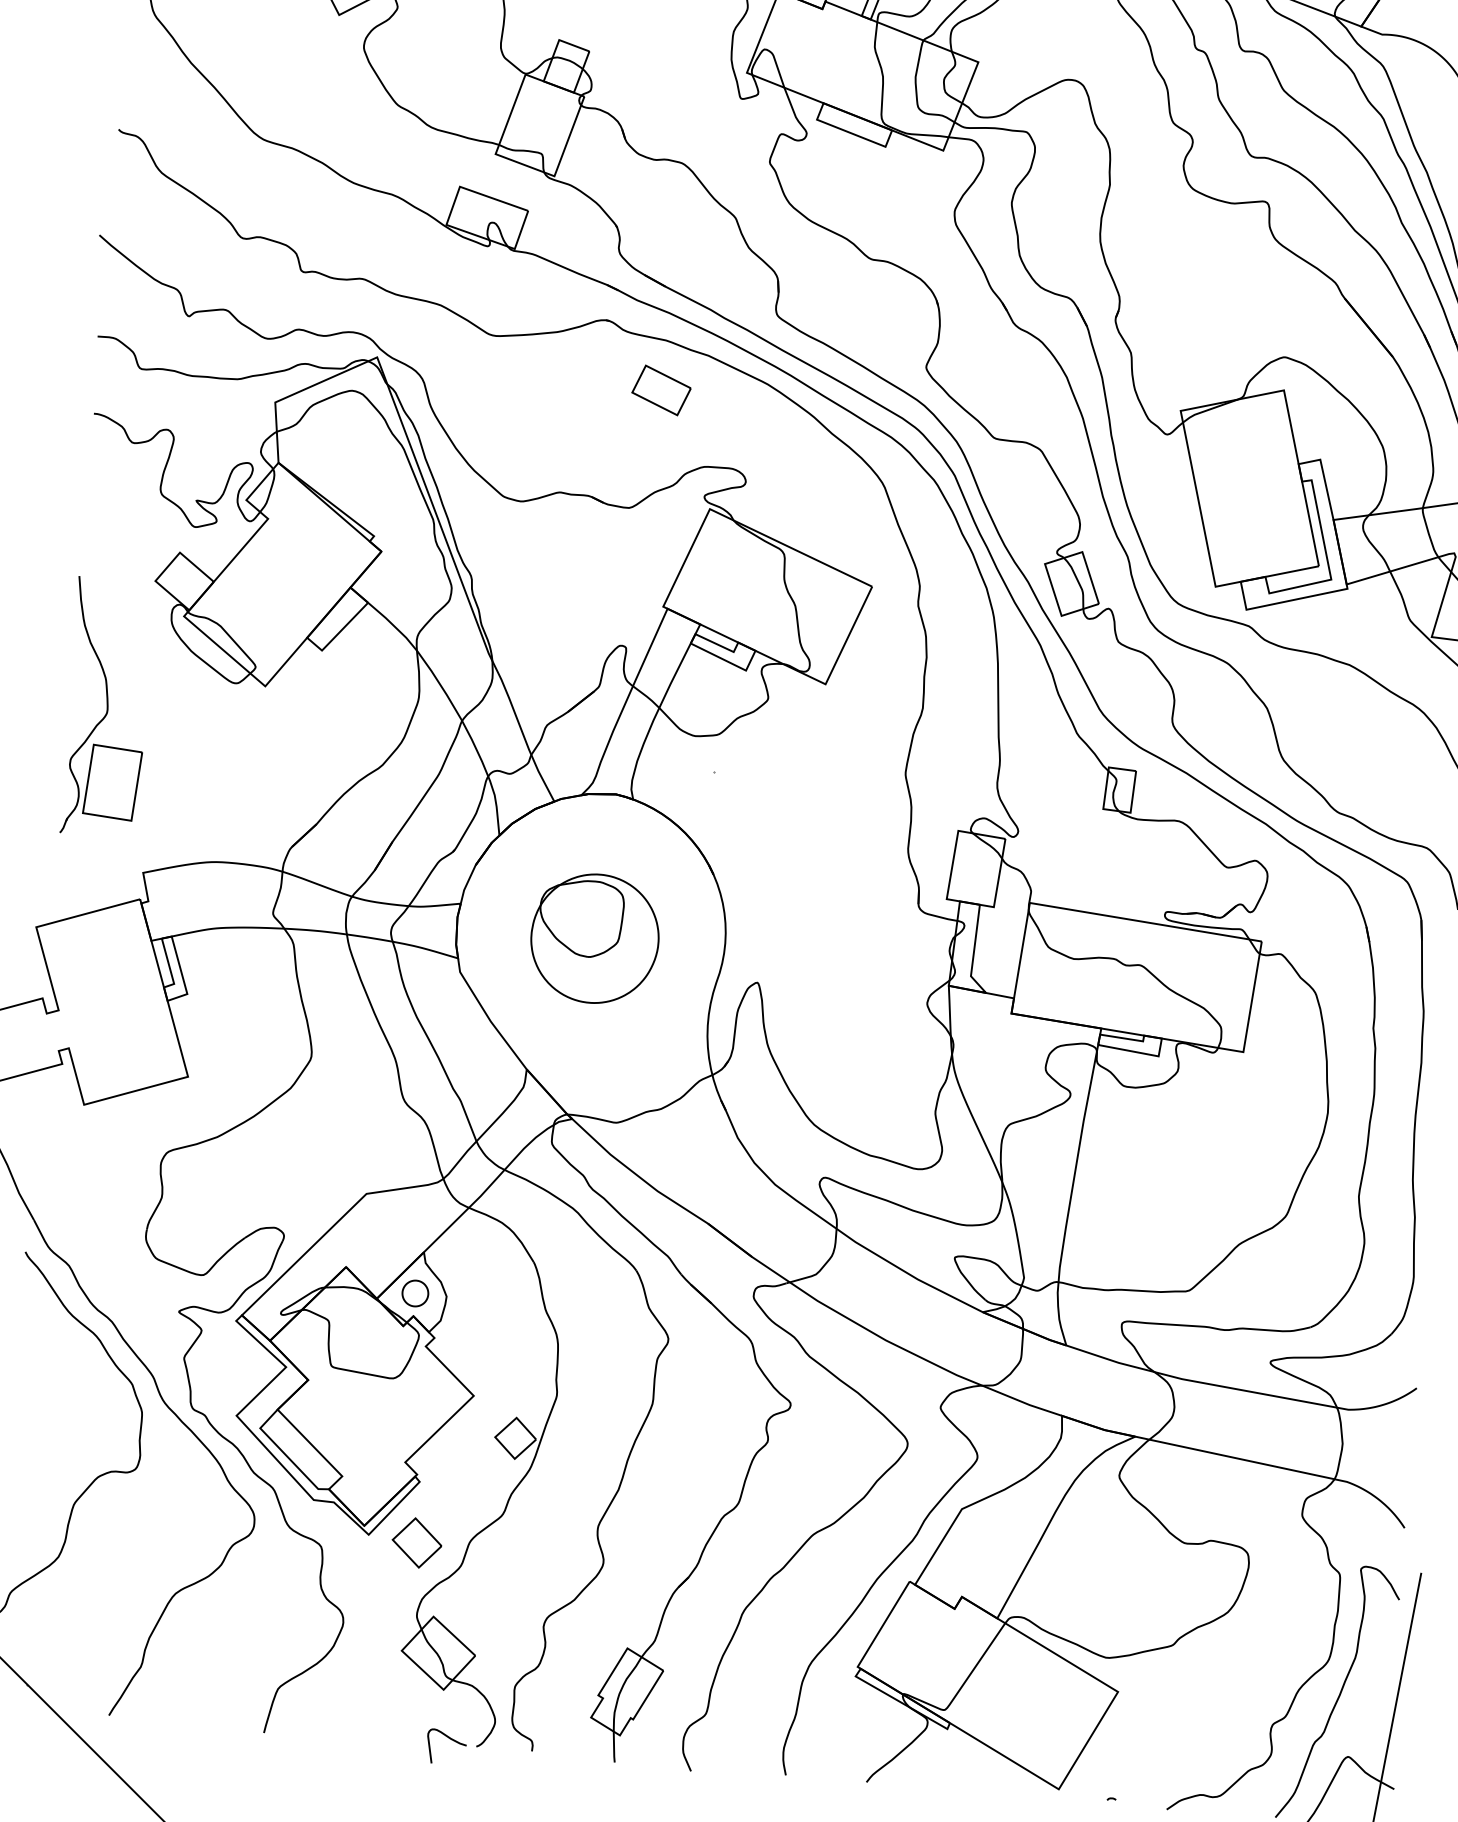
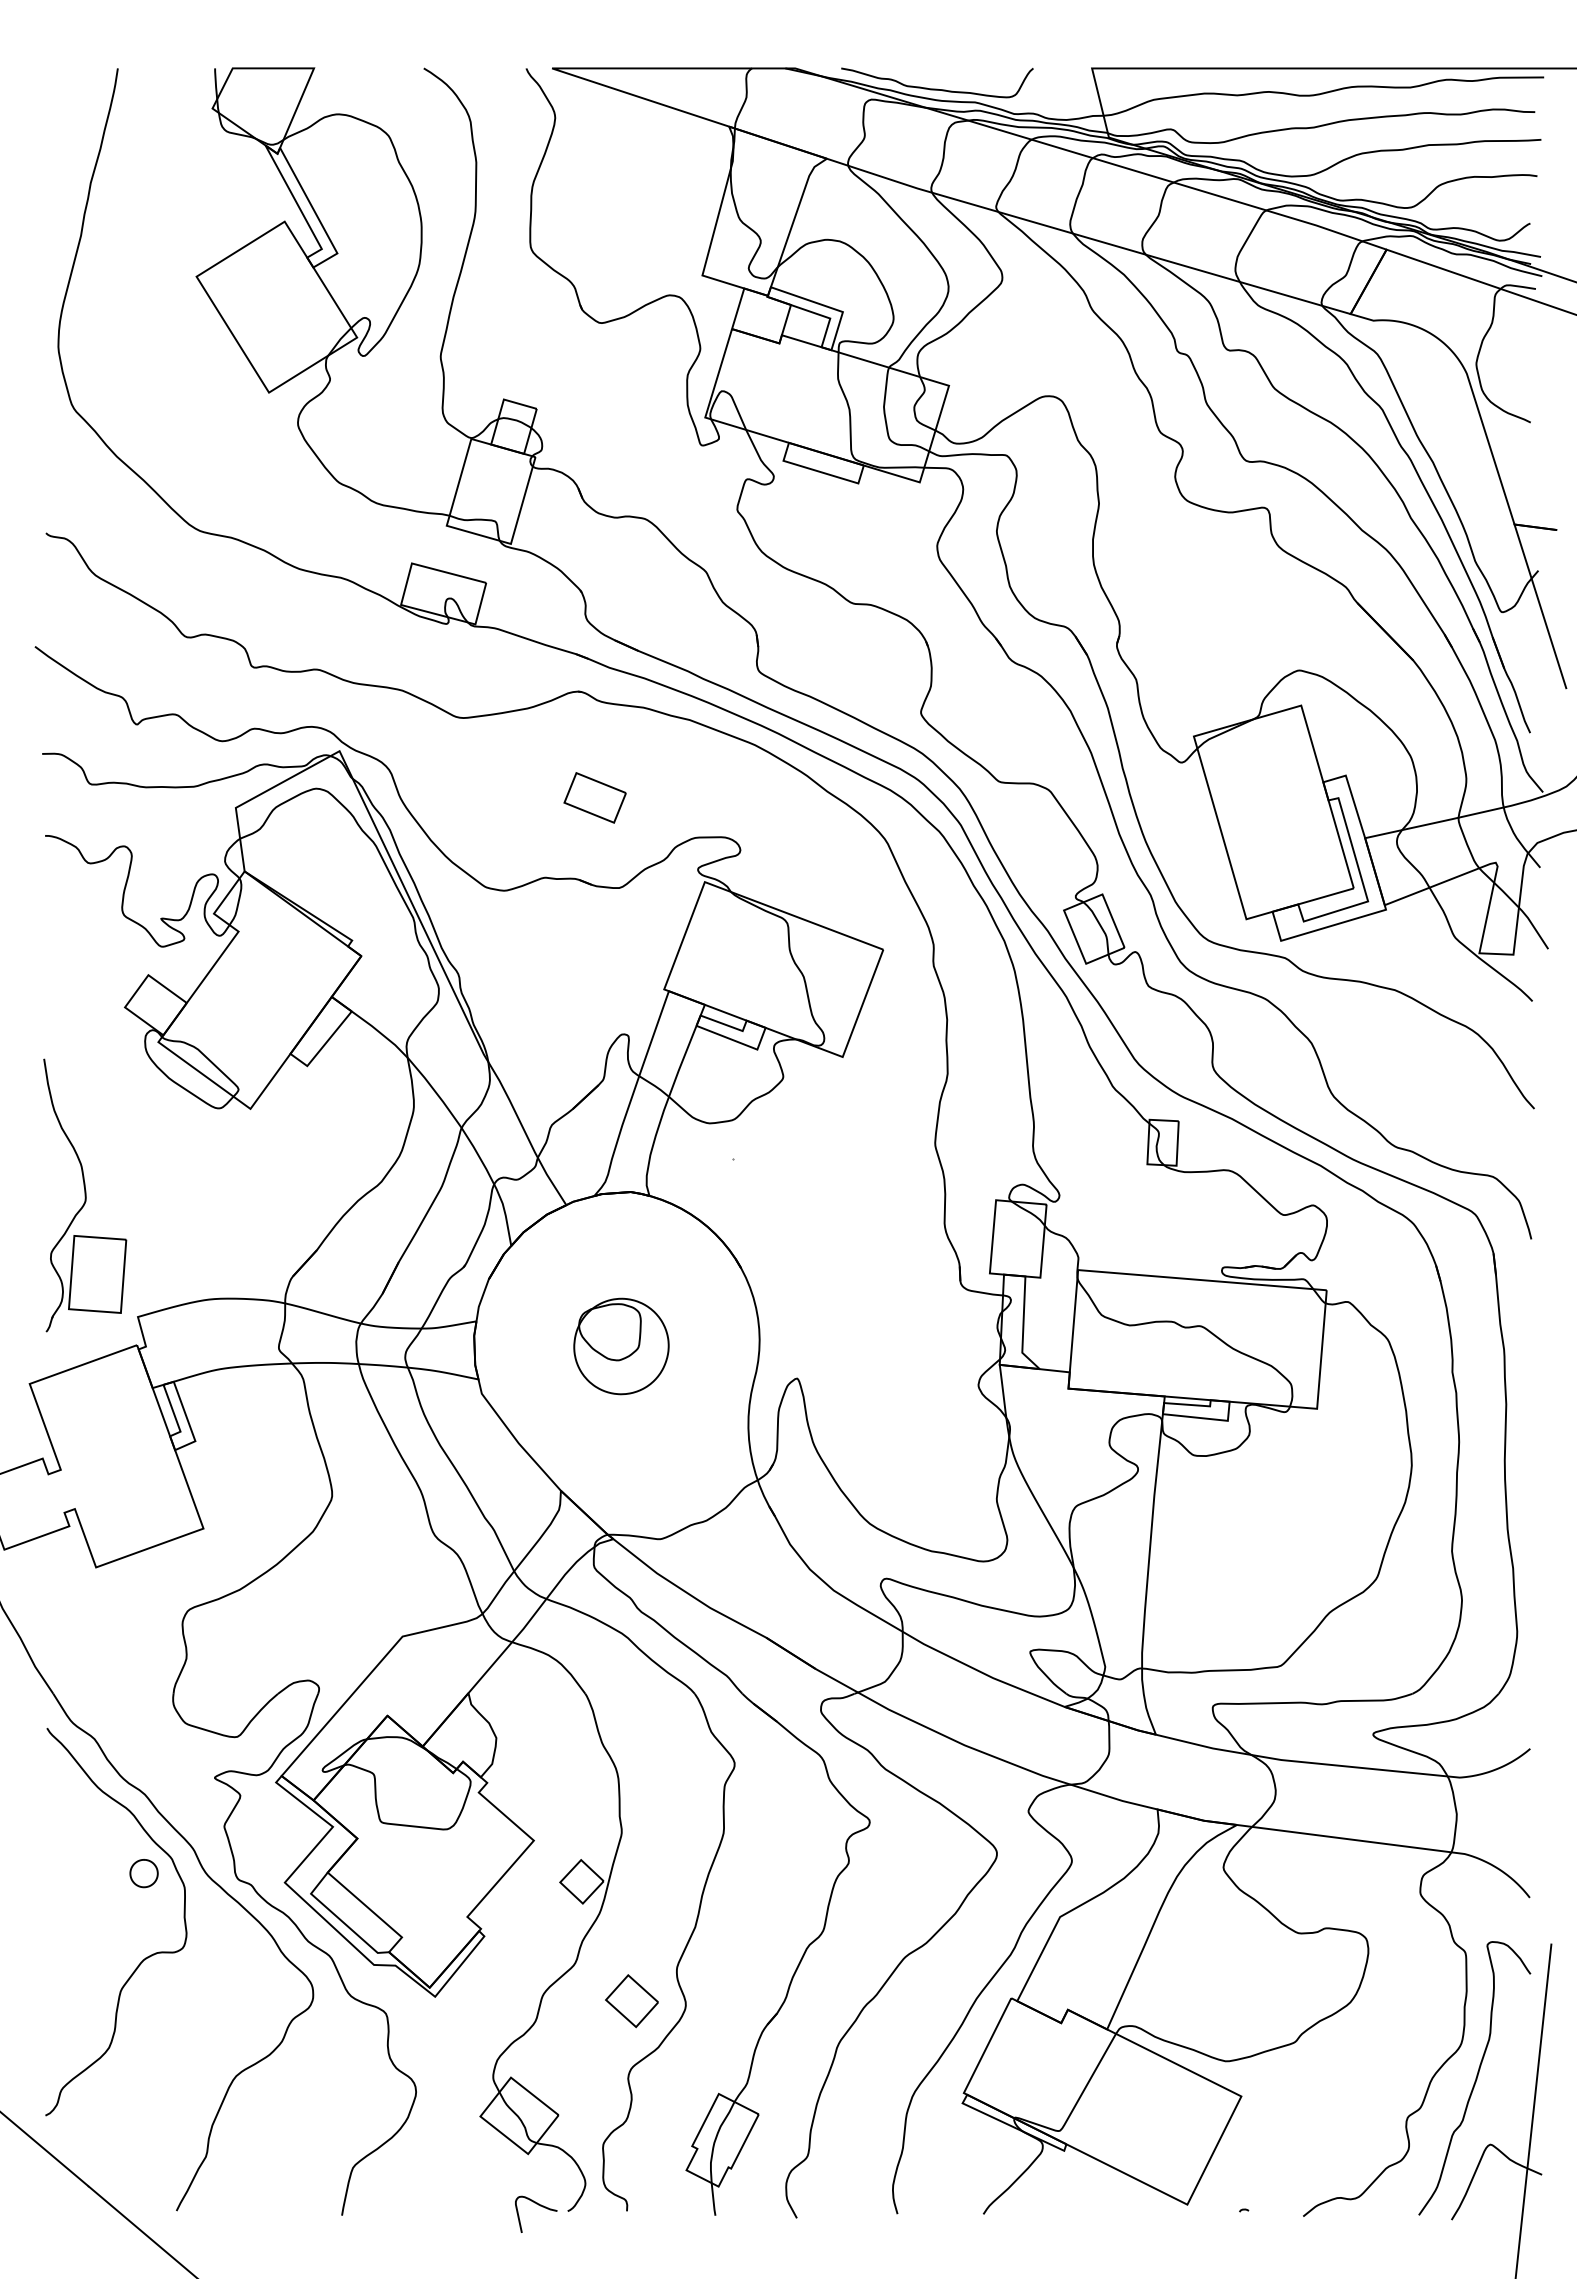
part: (660, 390) -> (594, 797), moved
part: (107, 707) -> (85, 1195), moved
part: (595, 938) -> (621, 1346), size x0.7
part: (414, 1293) -> (143, 1873), moved
part: (416, 1543) -> (631, 2001), moved

